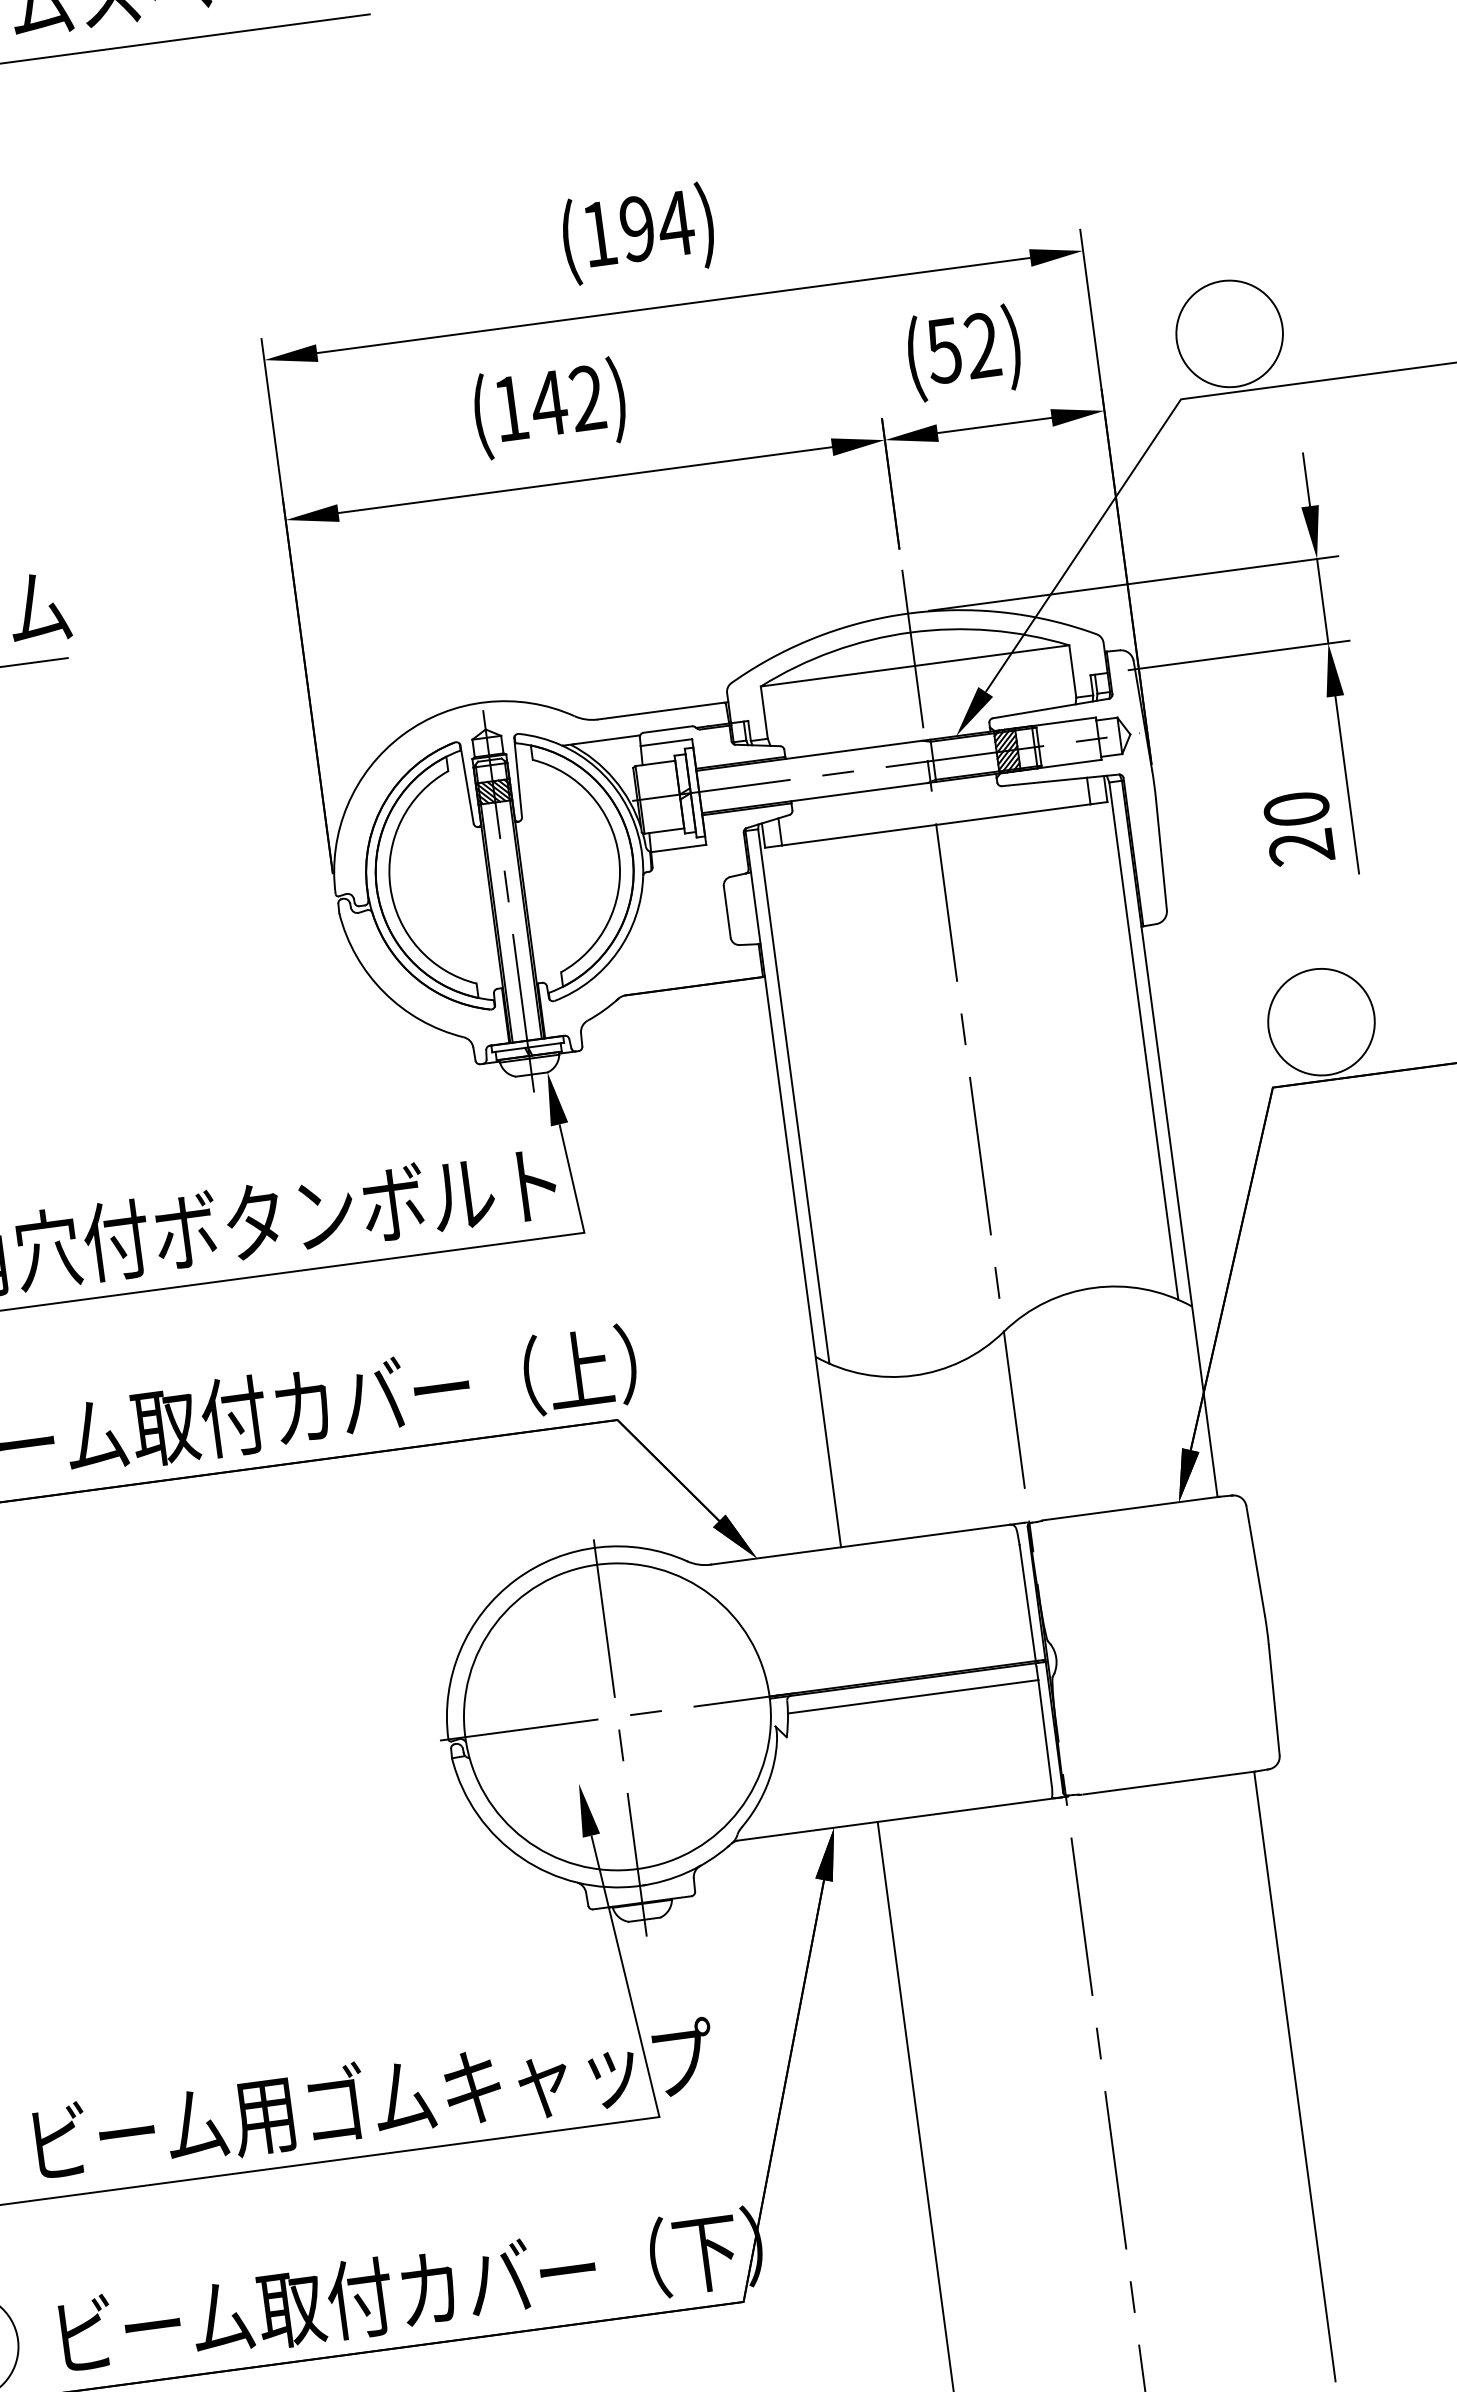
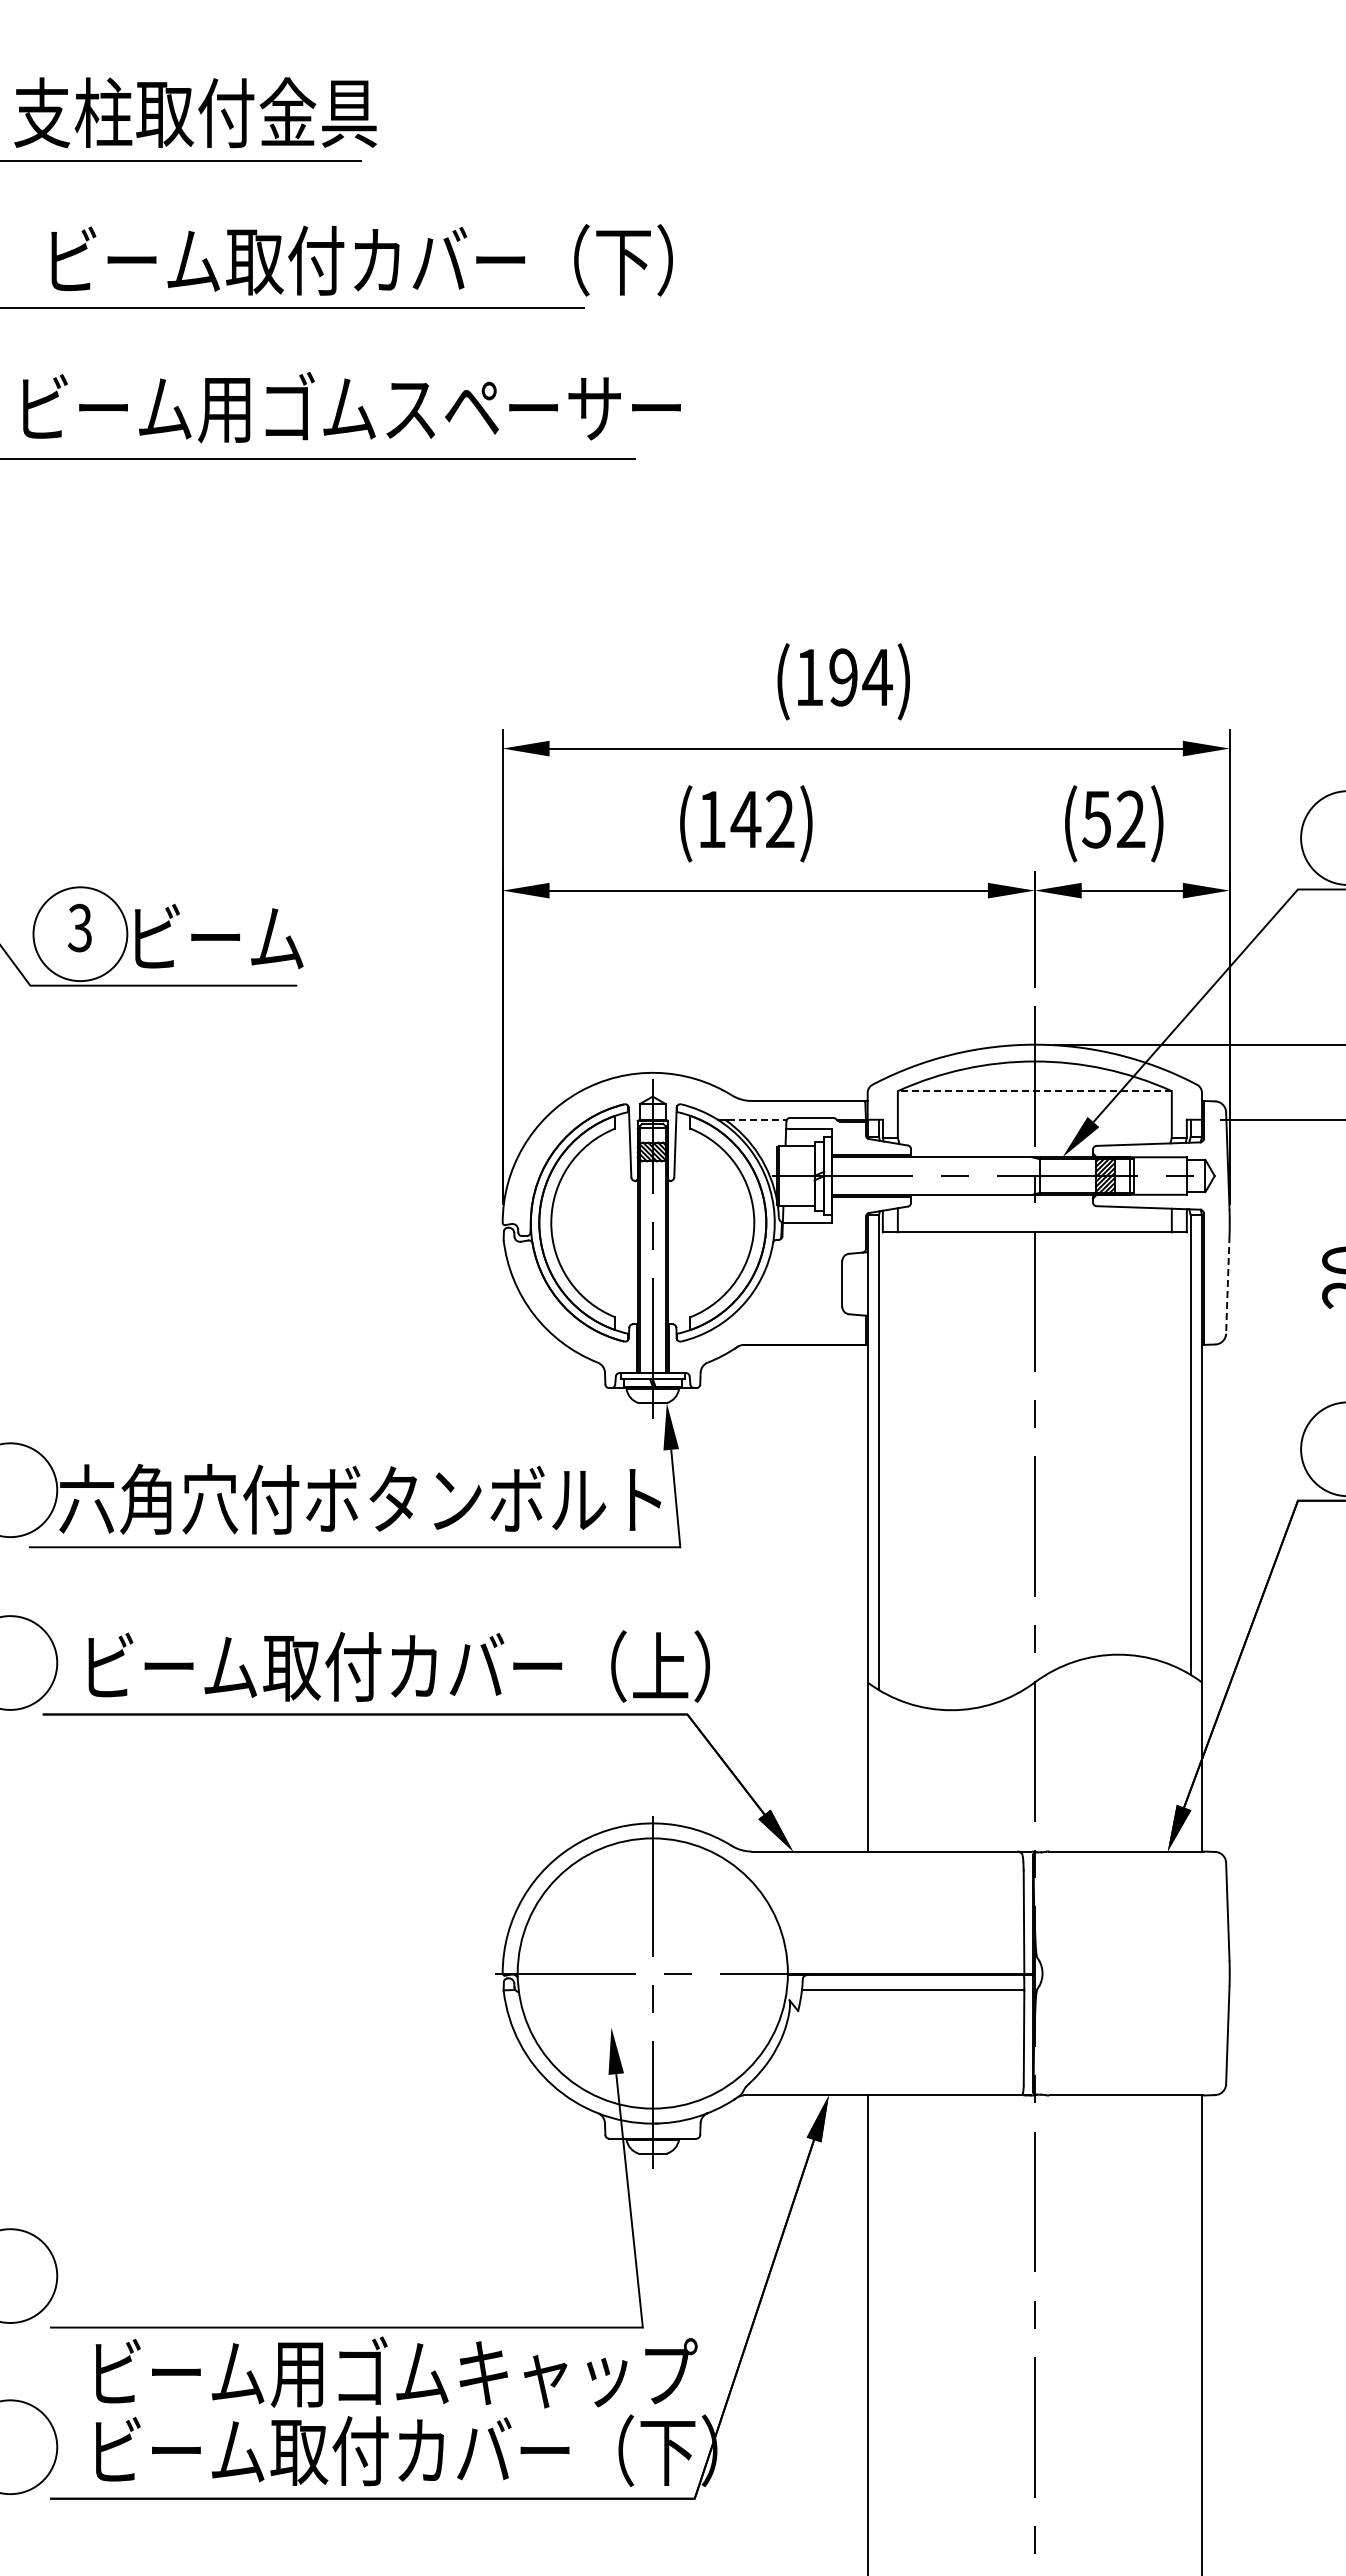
line: (914, 666) -> (1034, 1091), solid -> dashed
line: (607, 739) -> (757, 1119), solid -> dashed
line: (1161, 854) -> (1227, 1284), solid -> dashed
text: (374, 2099) -> (396, 2372), moved

